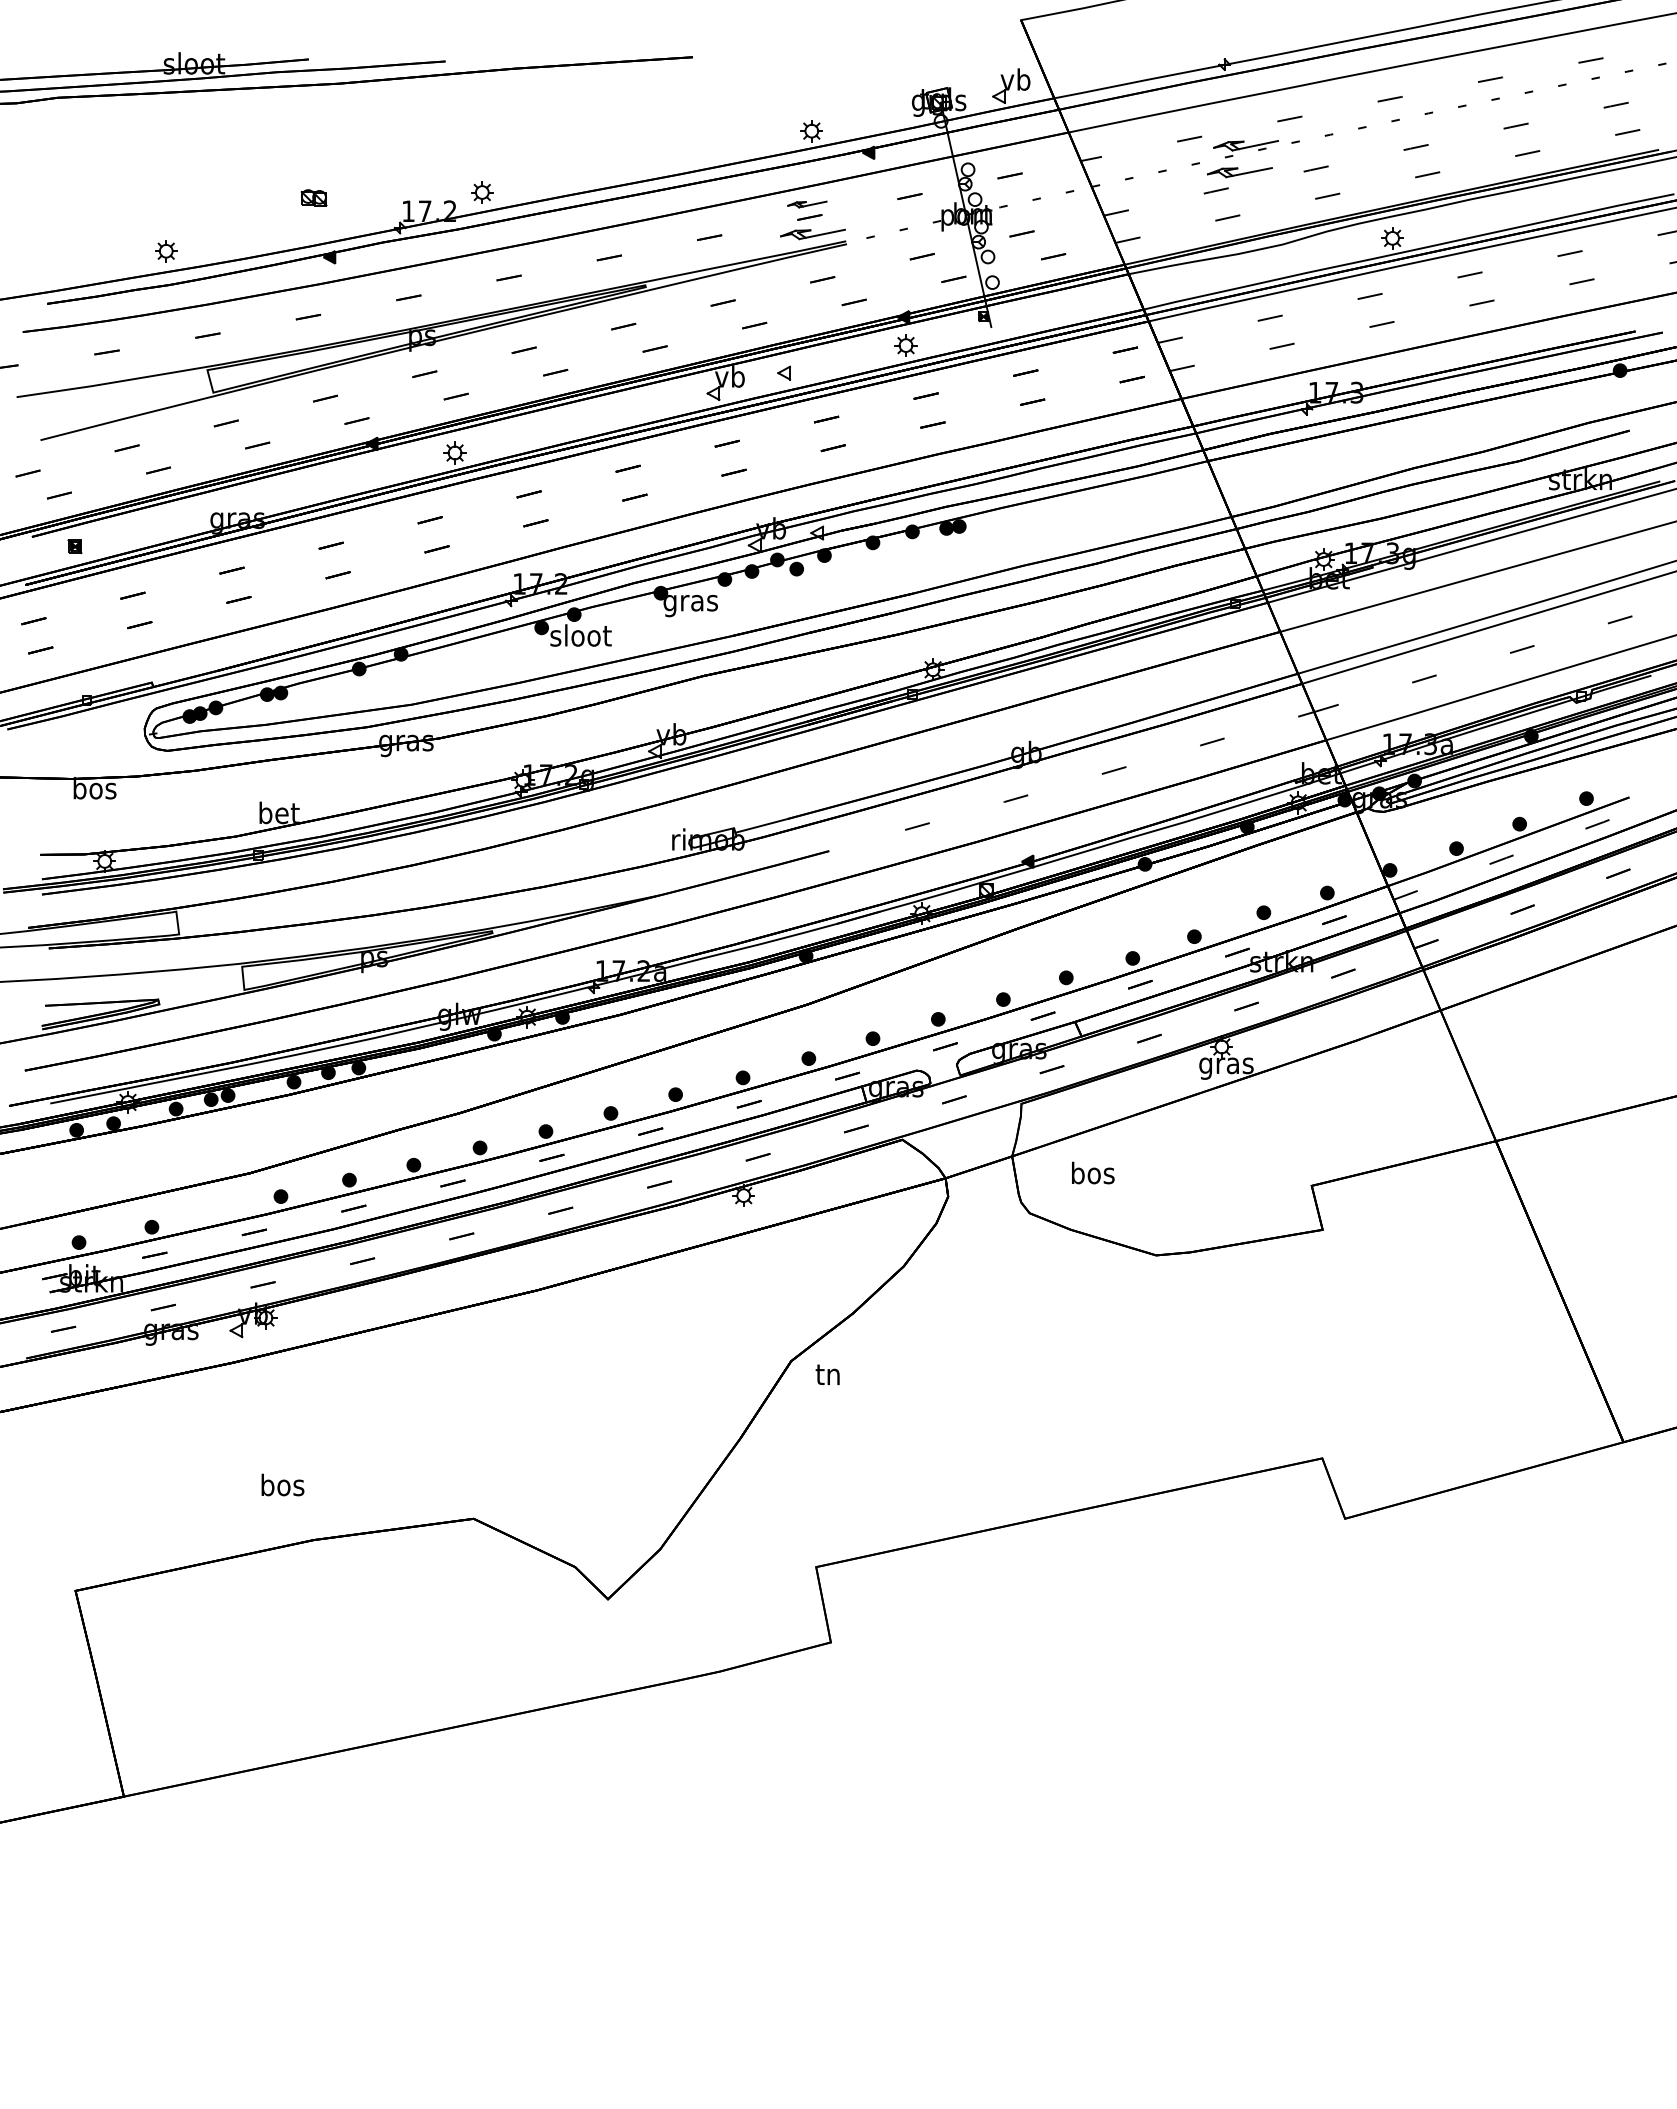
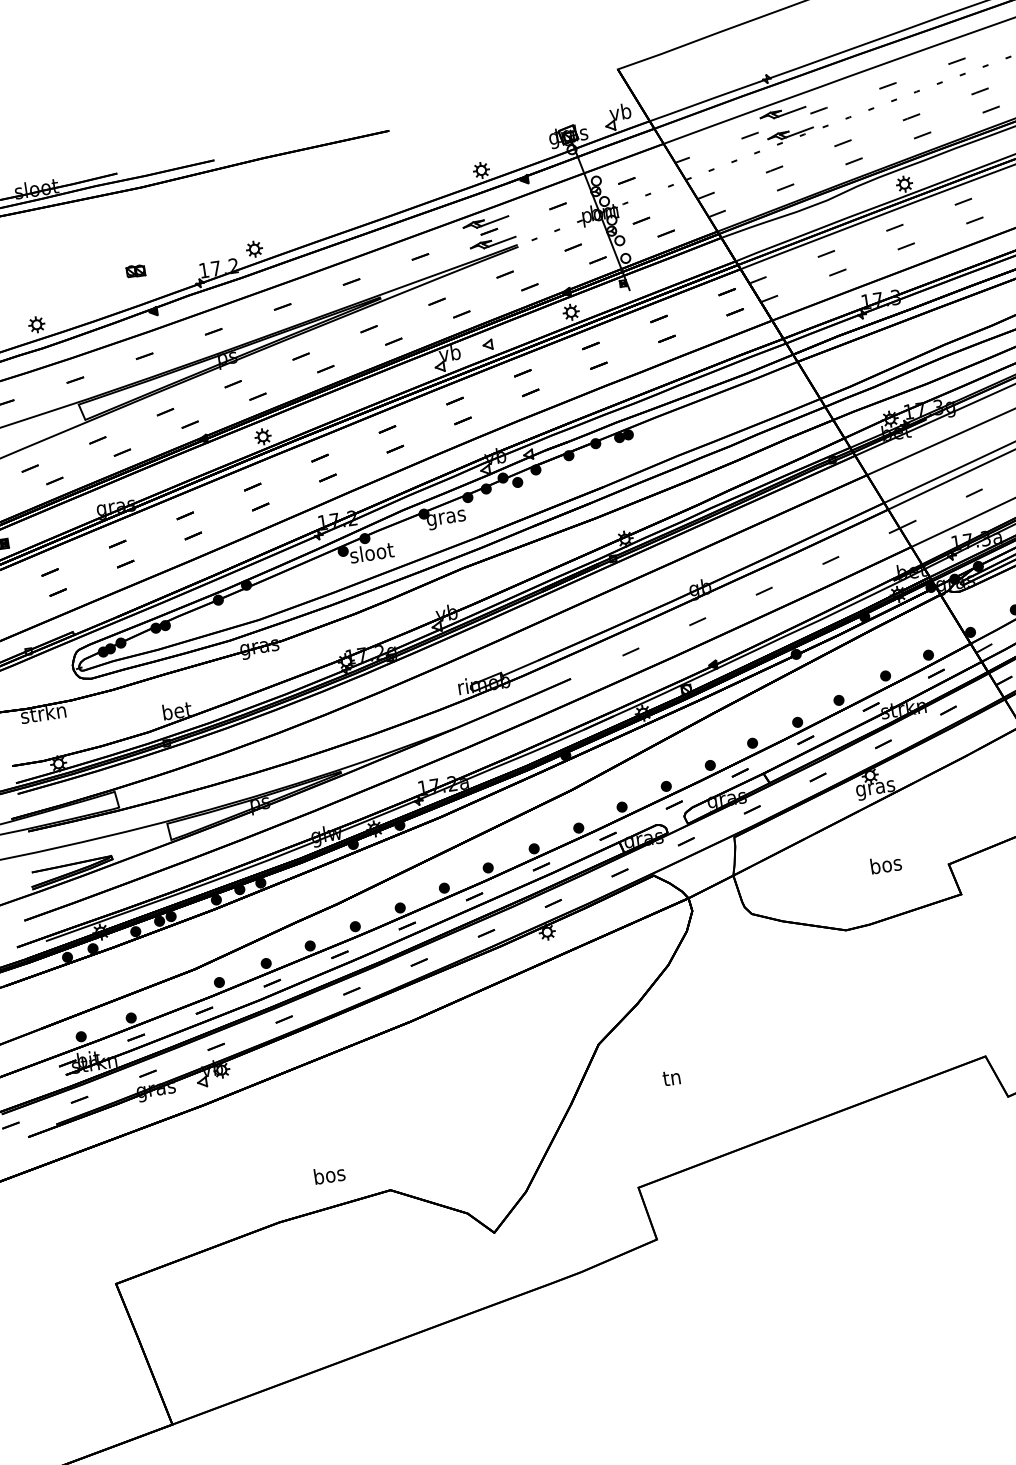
part: (1239, 172) -> (782, 113), moved
part: (807, 204) -> (486, 222), size x1.67
text: (93, 788) -> (42, 713), bos -> strkn
text: (1093, 1172) -> (886, 864), moved
text: (827, 1374) -> (671, 1077), moved
text: (282, 1484) -> (329, 1174), moved

